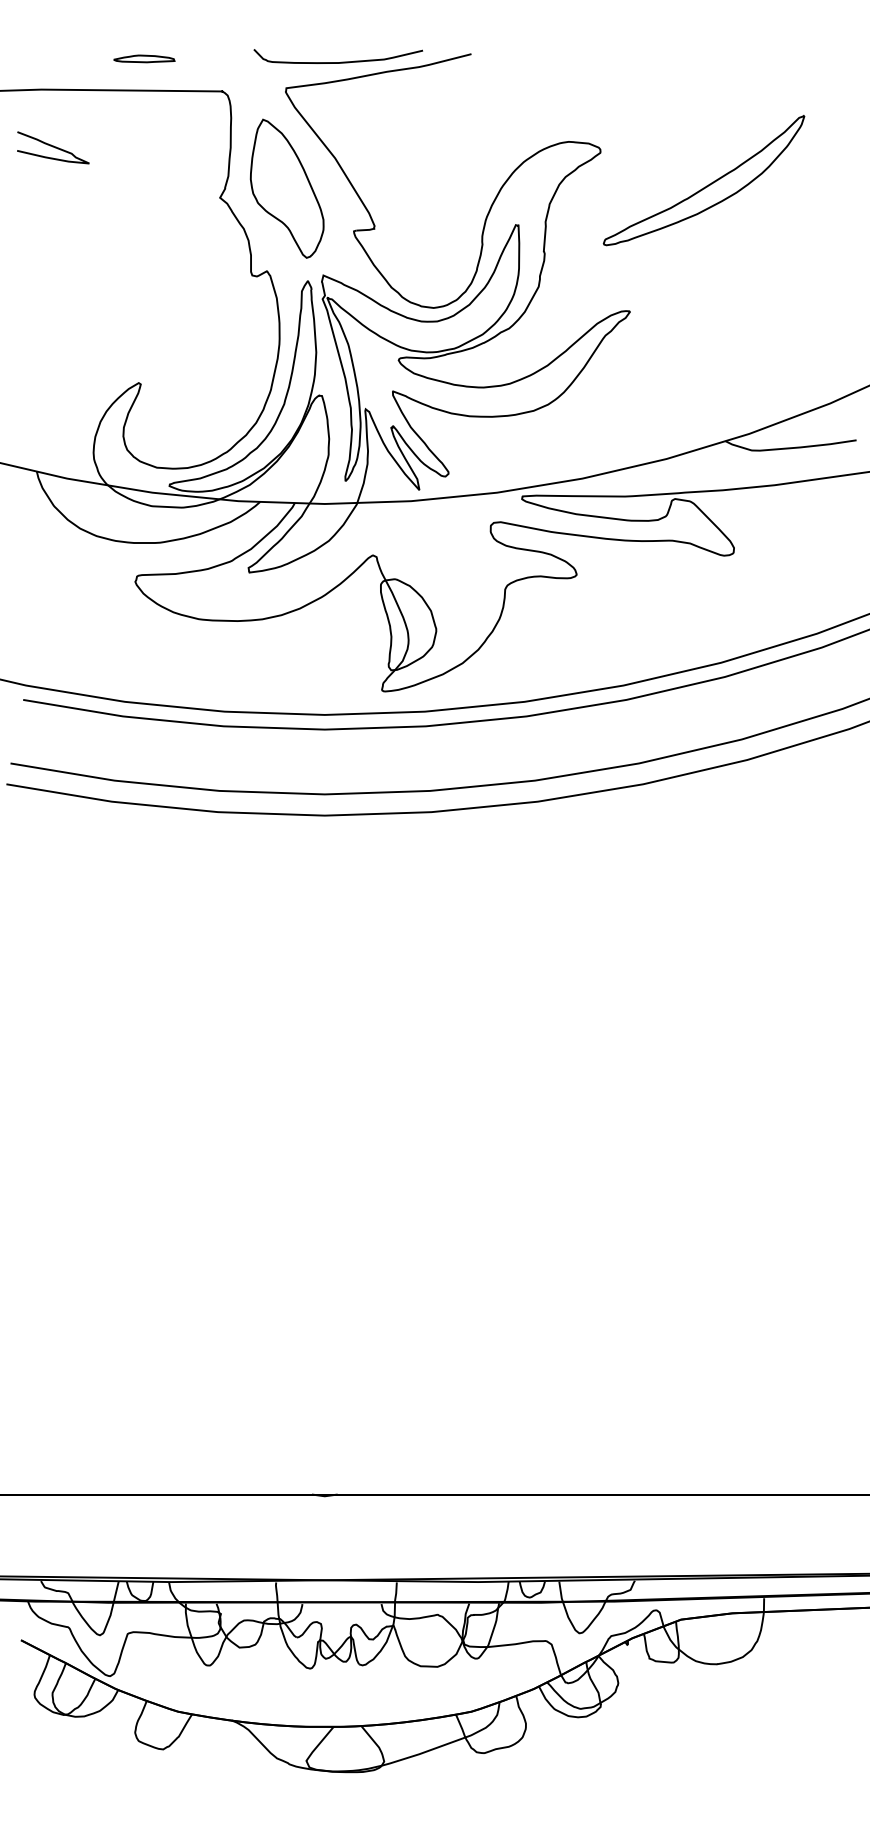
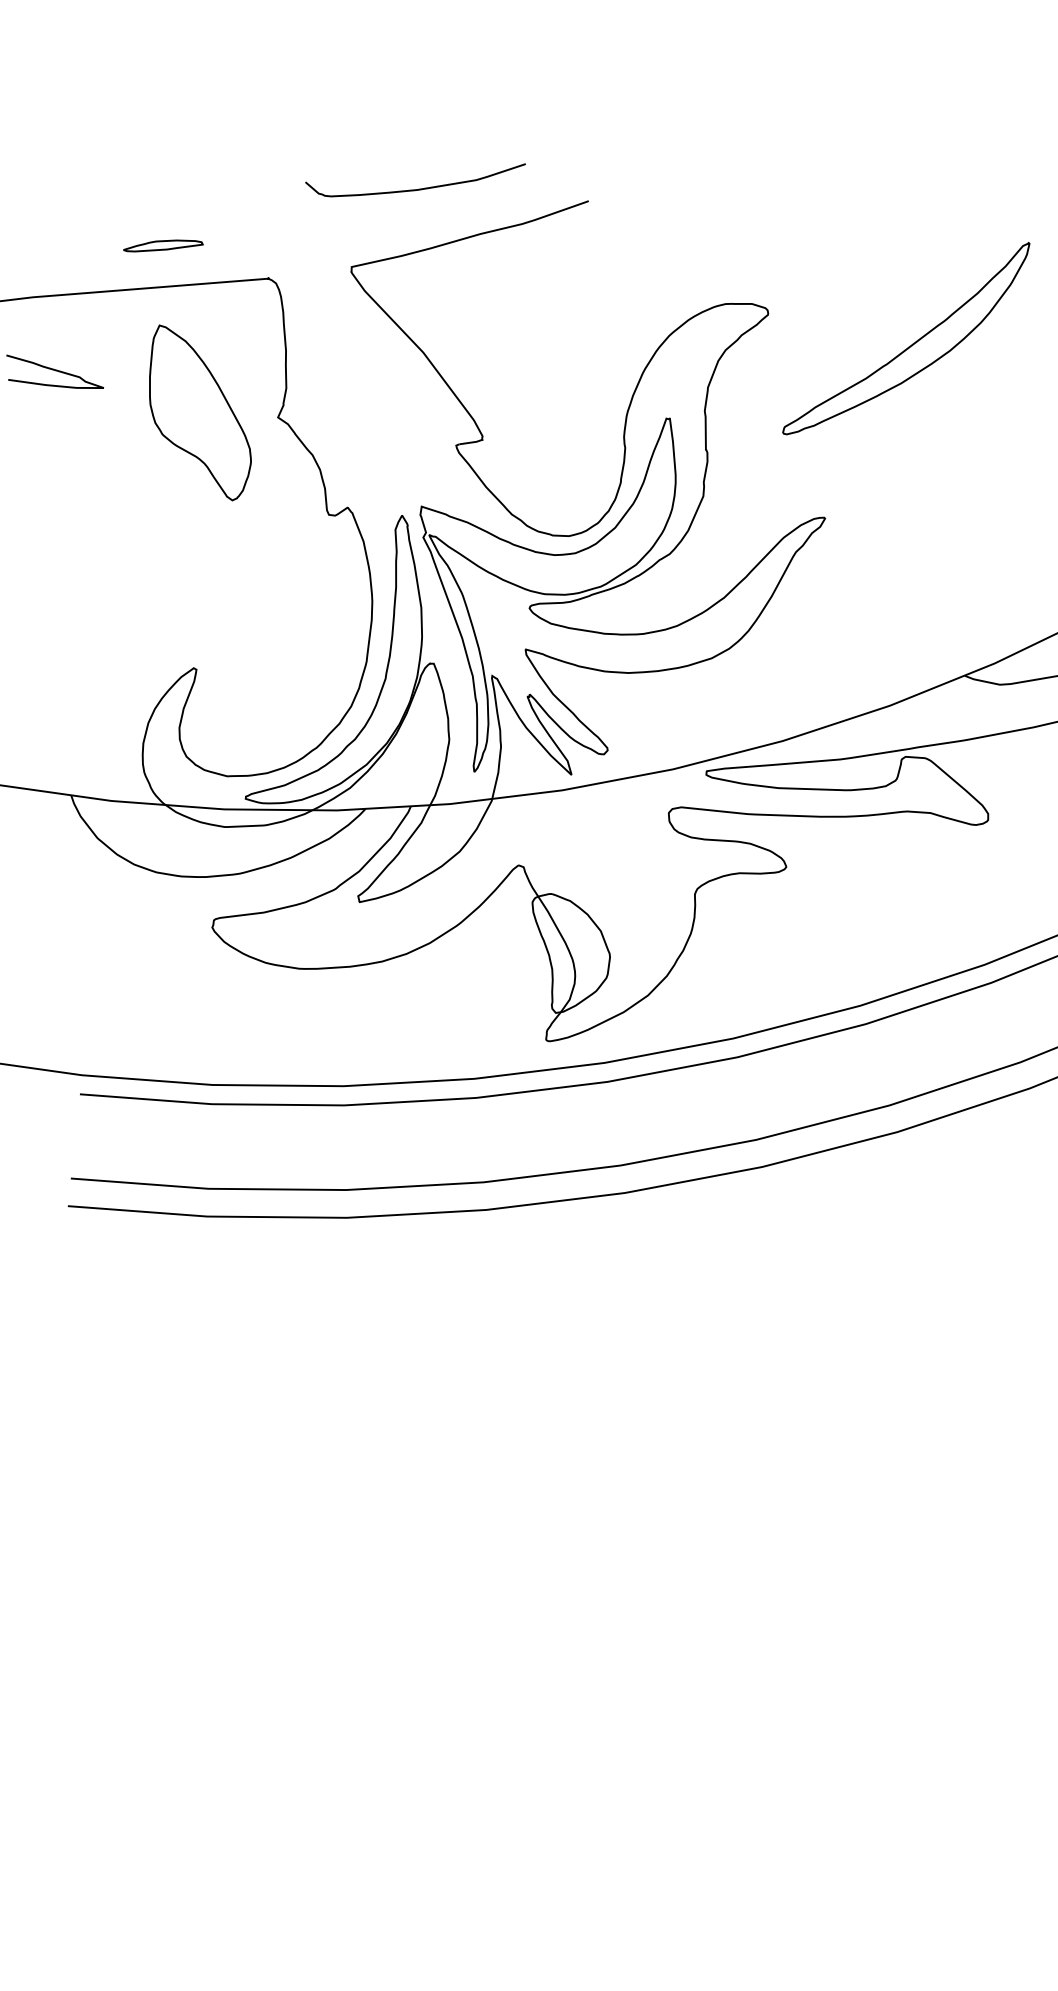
curve: (341, 61) -> (420, 187), moved
part: (286, 188) -> (198, 412), moved

